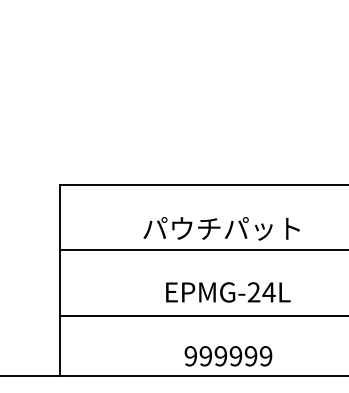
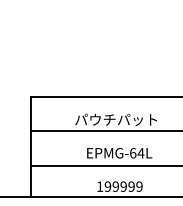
text: (254, 292) -> (133, 153), EPMG-24L -> EPMG-64L
text: (189, 355) -> (99, 186), 999999 -> 199999

